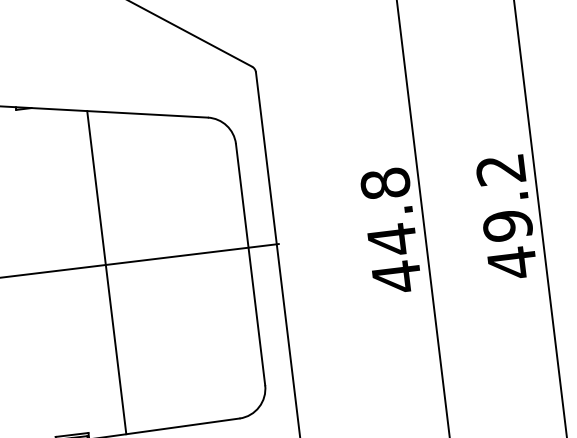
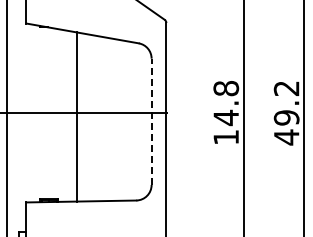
line: (250, 263) -> (151, 121), solid -> dashed
text: (395, 277) -> (225, 137), 44.8 -> 14.8

